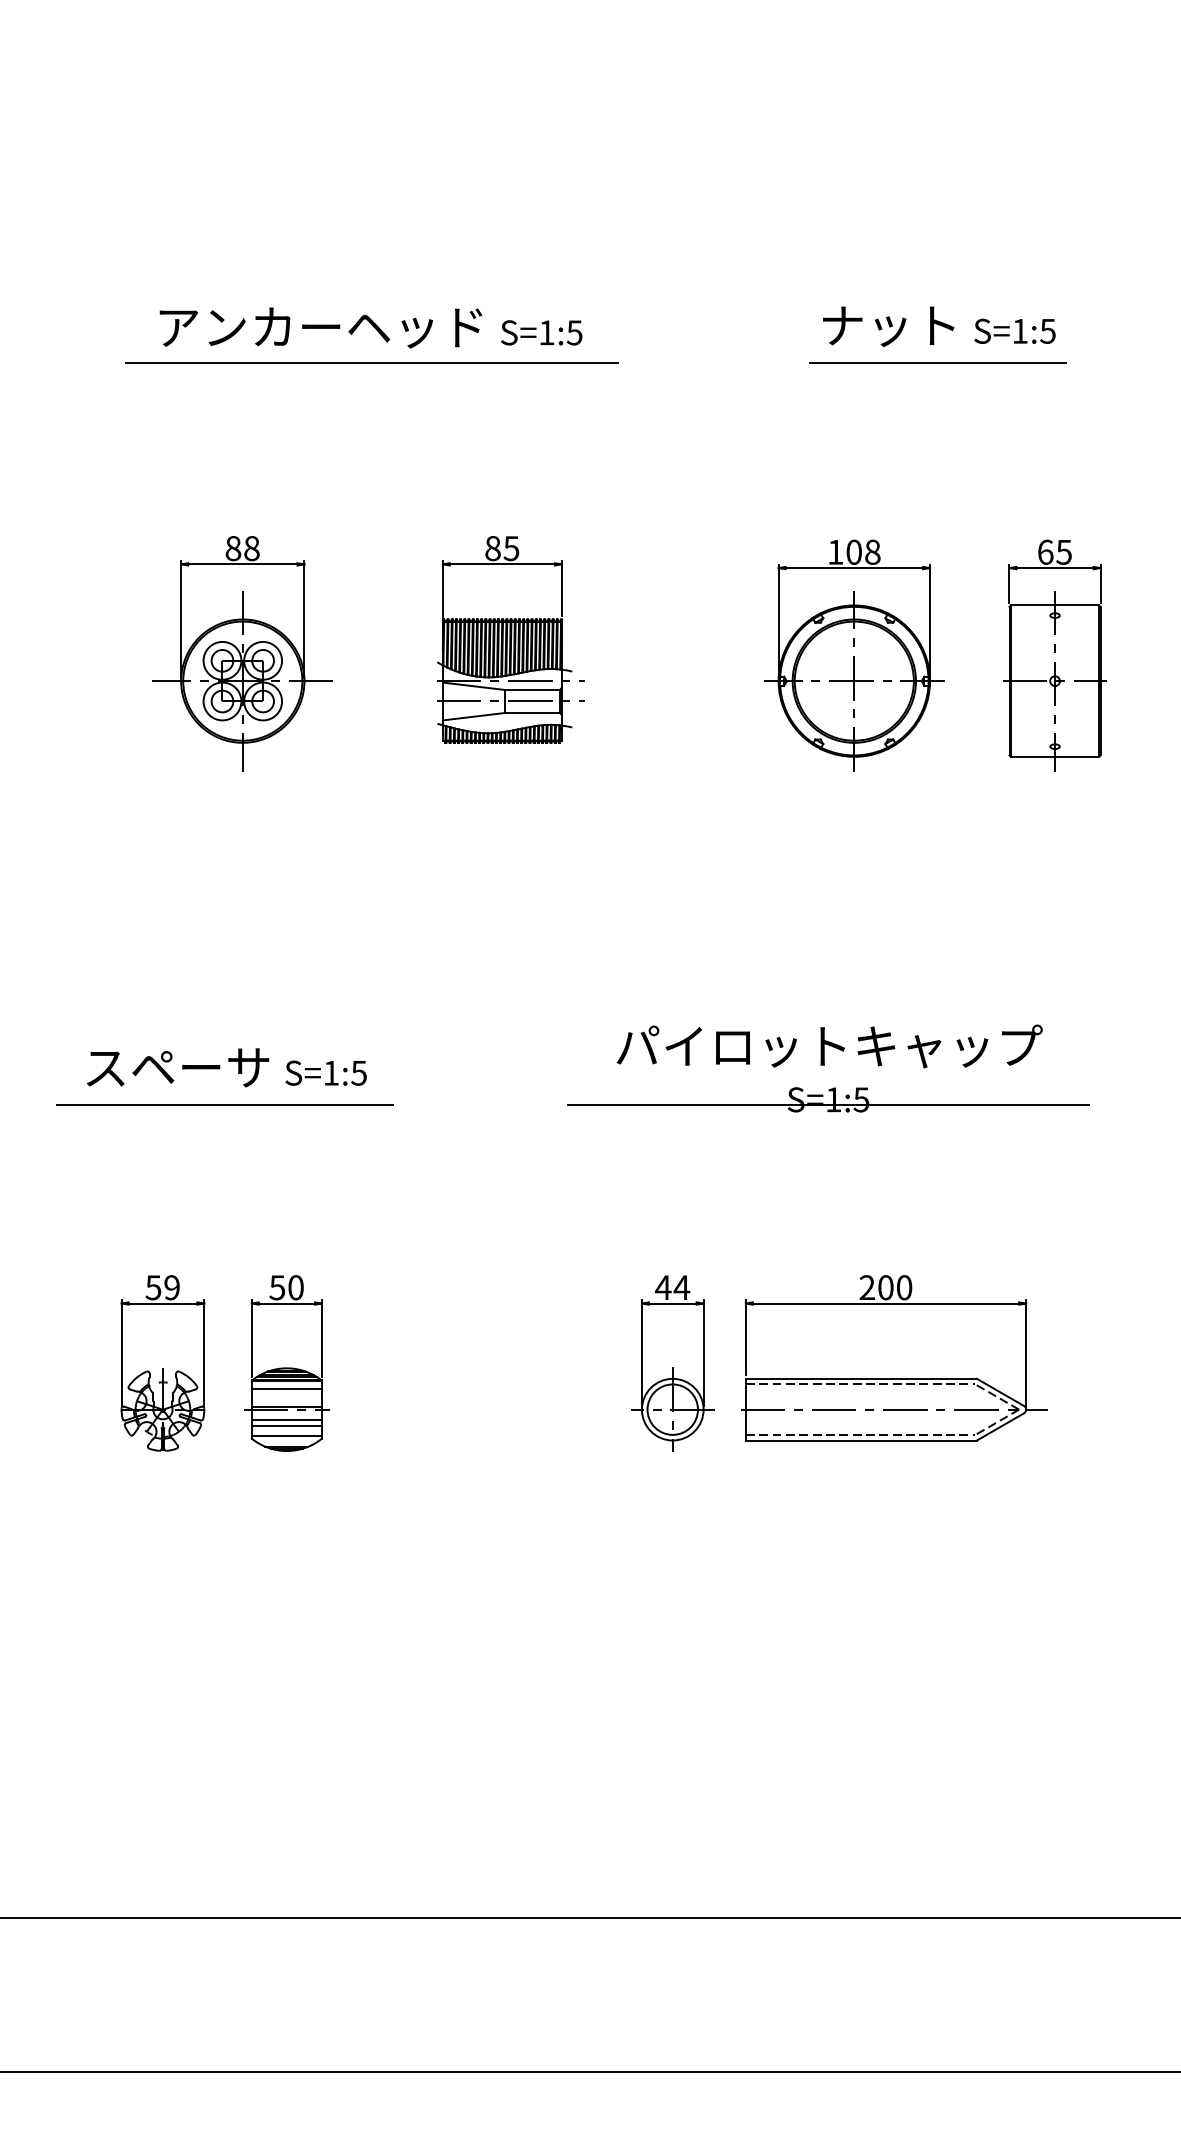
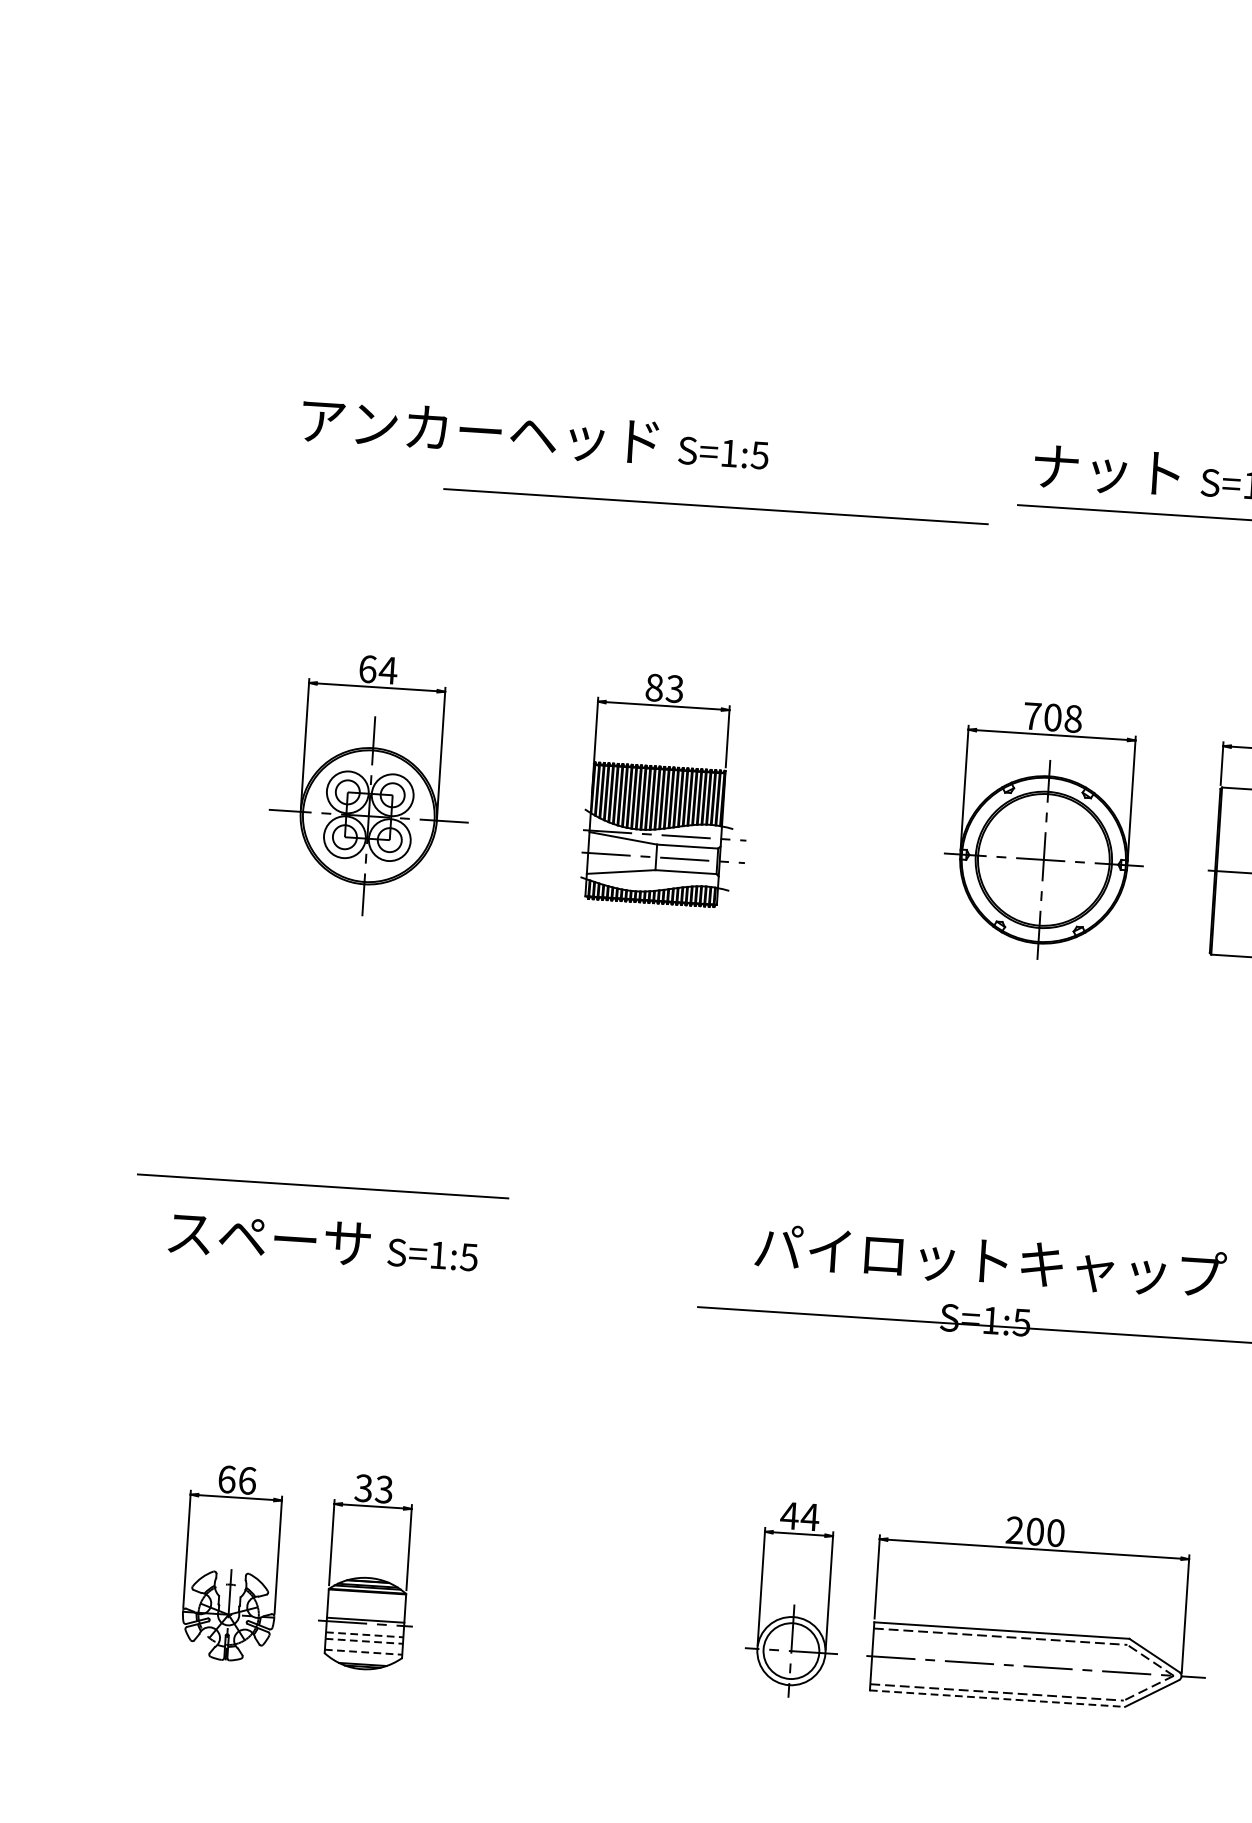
line: (371, 362) -> (715, 506), moved
text: (242, 548) -> (377, 669), 88 -> 64
text: (511, 548) -> (674, 688), 85 -> 83
text: (835, 552) -> (1032, 716), 108 -> 708
line: (224, 1104) -> (322, 1186), moved
text: (162, 1287) -> (236, 1479), 59 -> 66
text: (286, 1287) -> (373, 1488), 50 -> 33
line: (286, 1389) -> (366, 1601), removed
line: (287, 1419) -> (365, 1634), solid -> dashed
line: (287, 1425) -> (365, 1641), solid -> dashed
line: (287, 1435) -> (364, 1652), solid -> dashed
line: (861, 1440) -> (997, 1698), solid -> dashed

